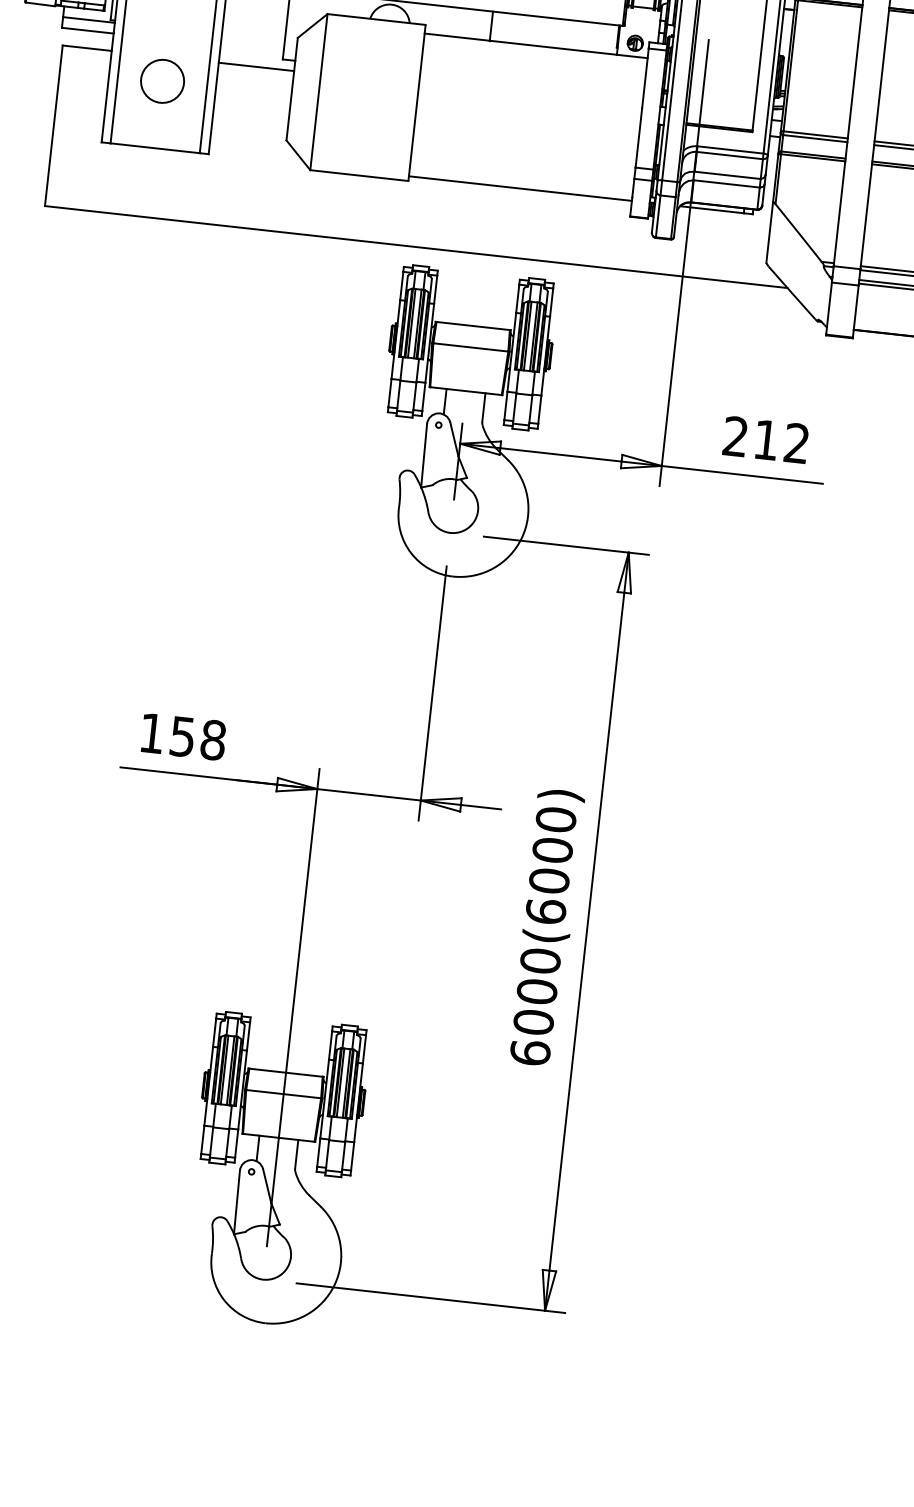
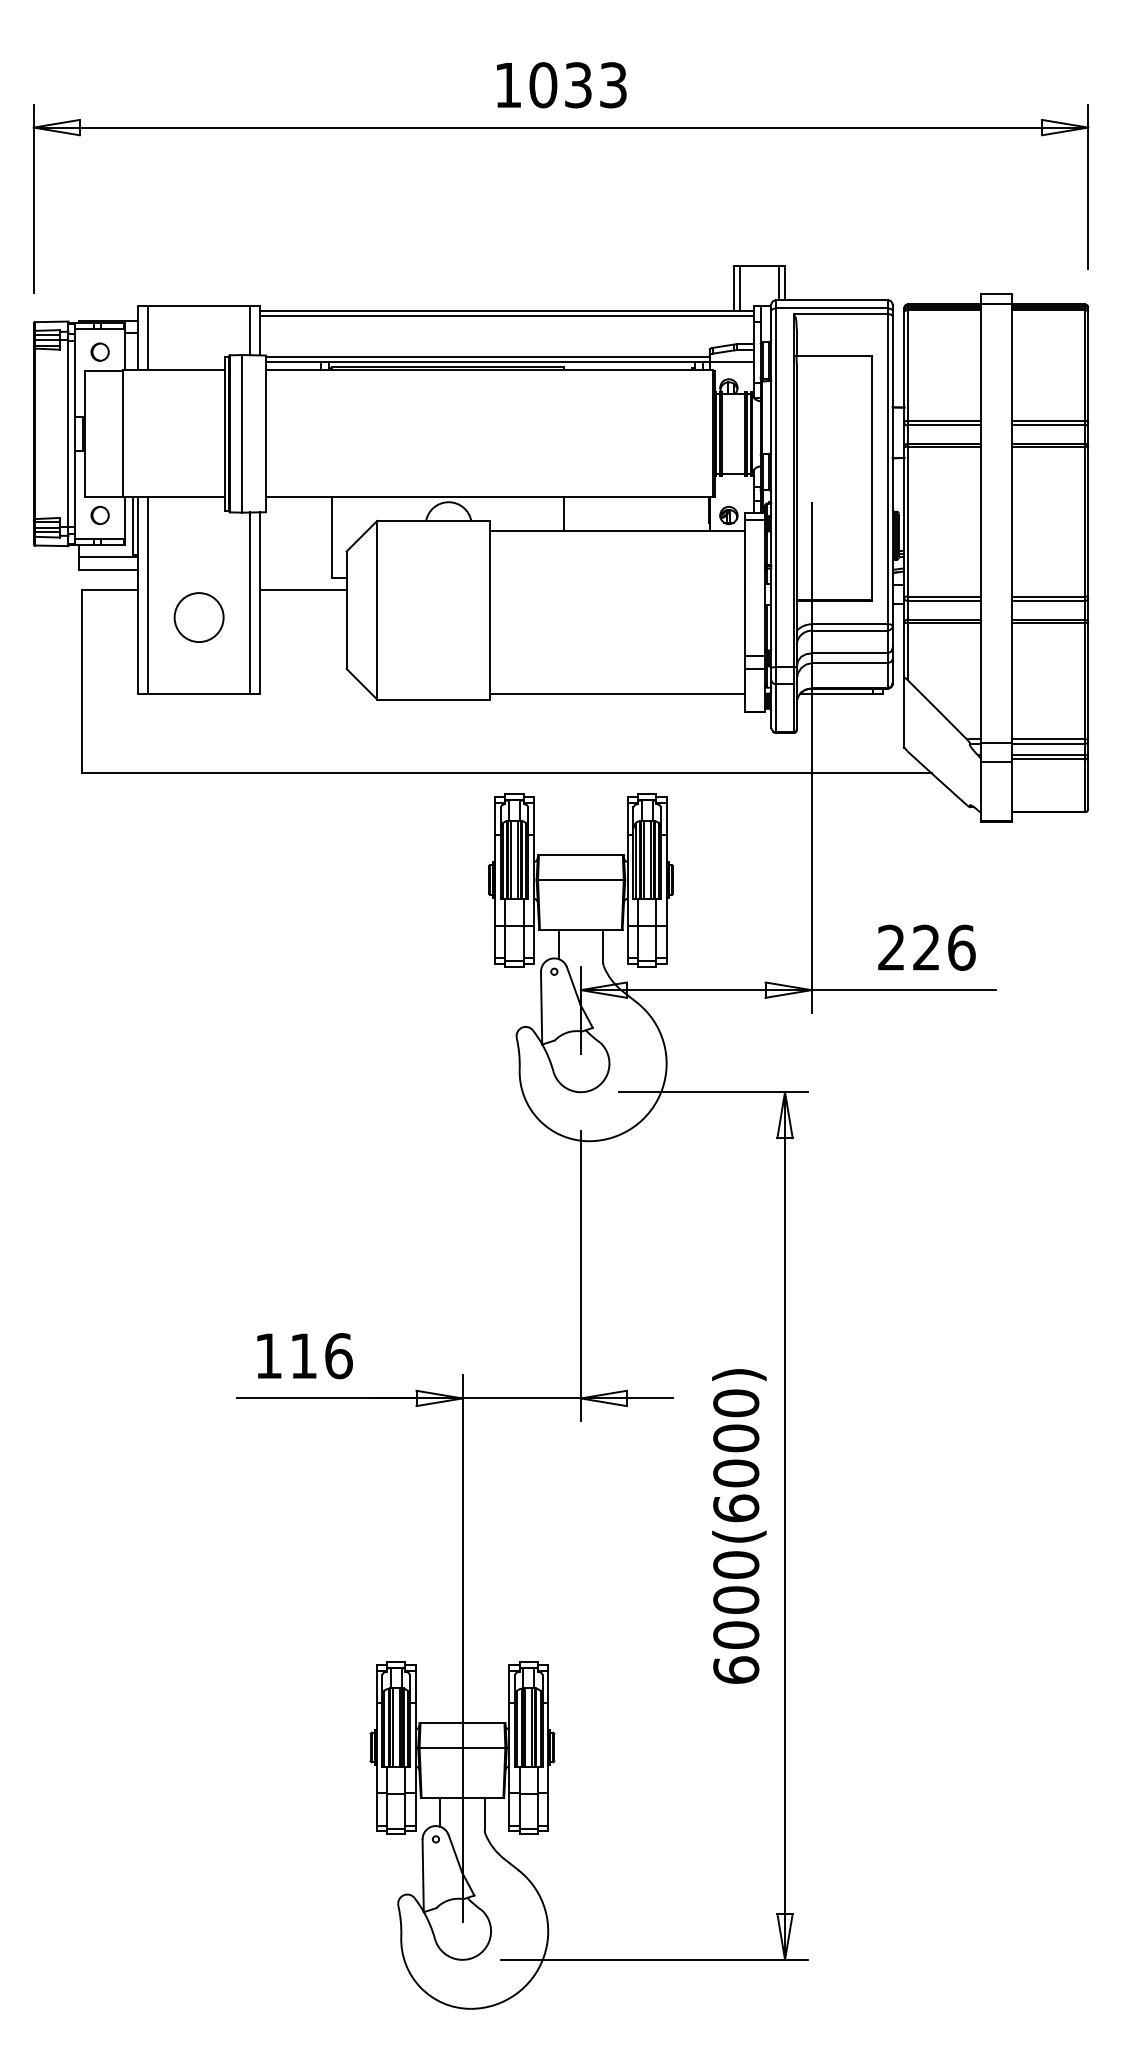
text: (782, 441) -> (944, 947), 212 -> 226
text: (198, 738) -> (321, 1356), 158 -> 116

